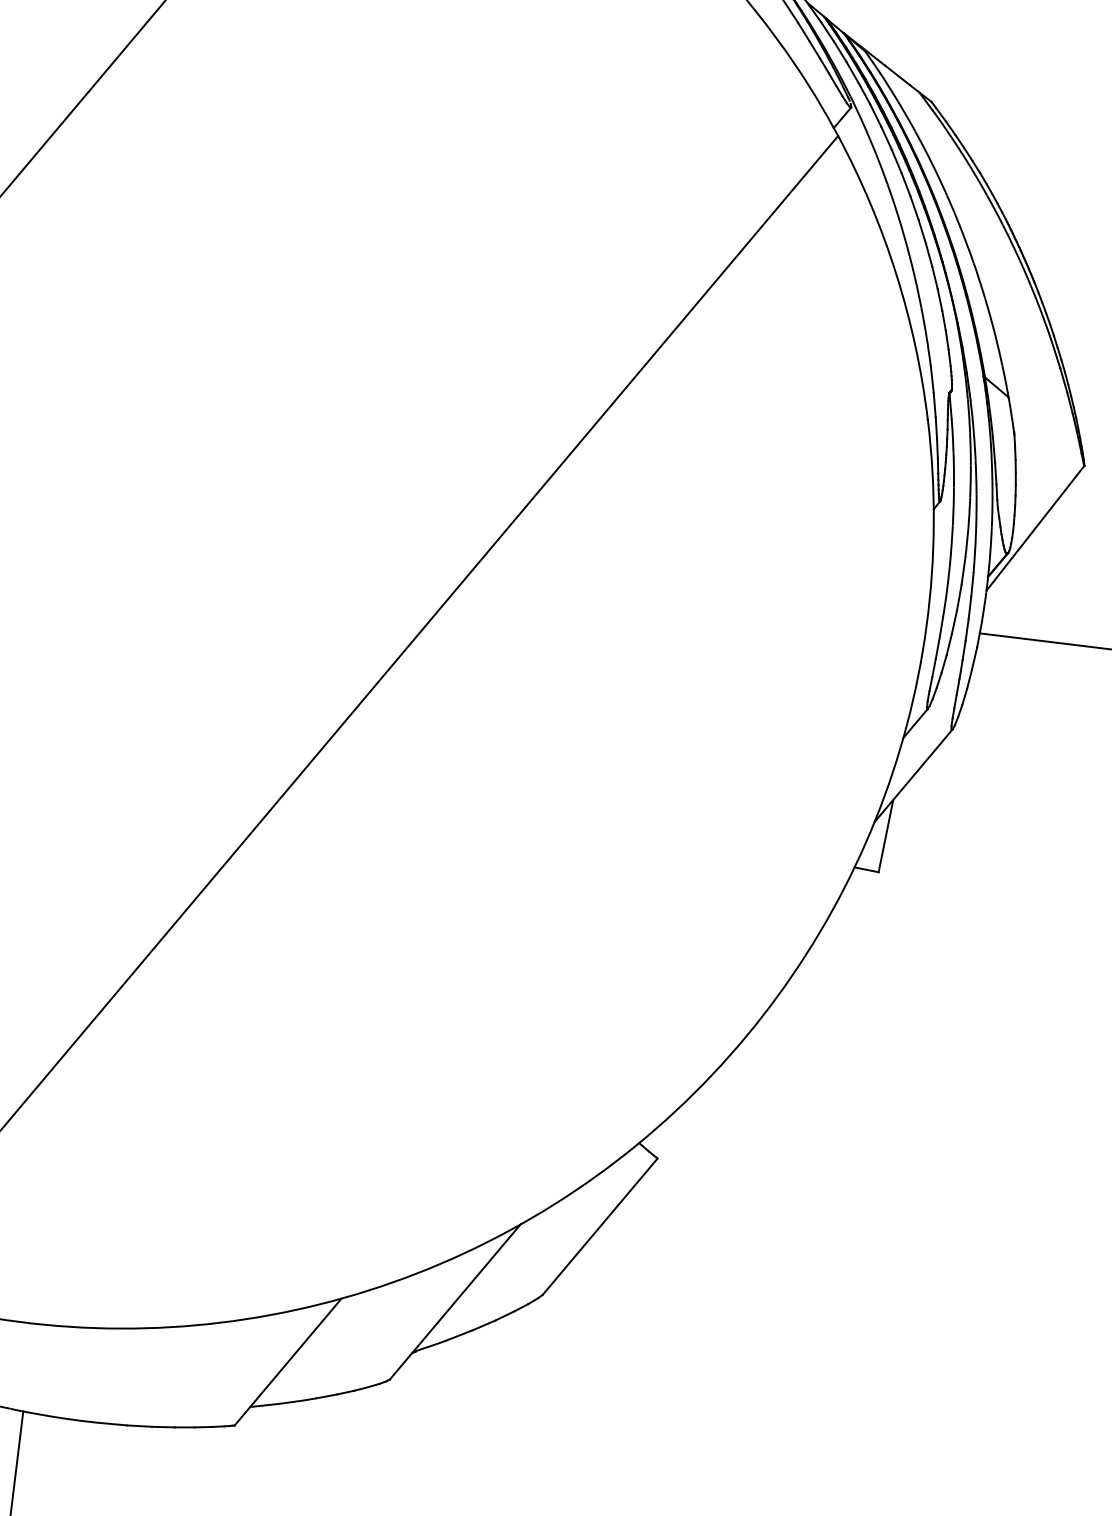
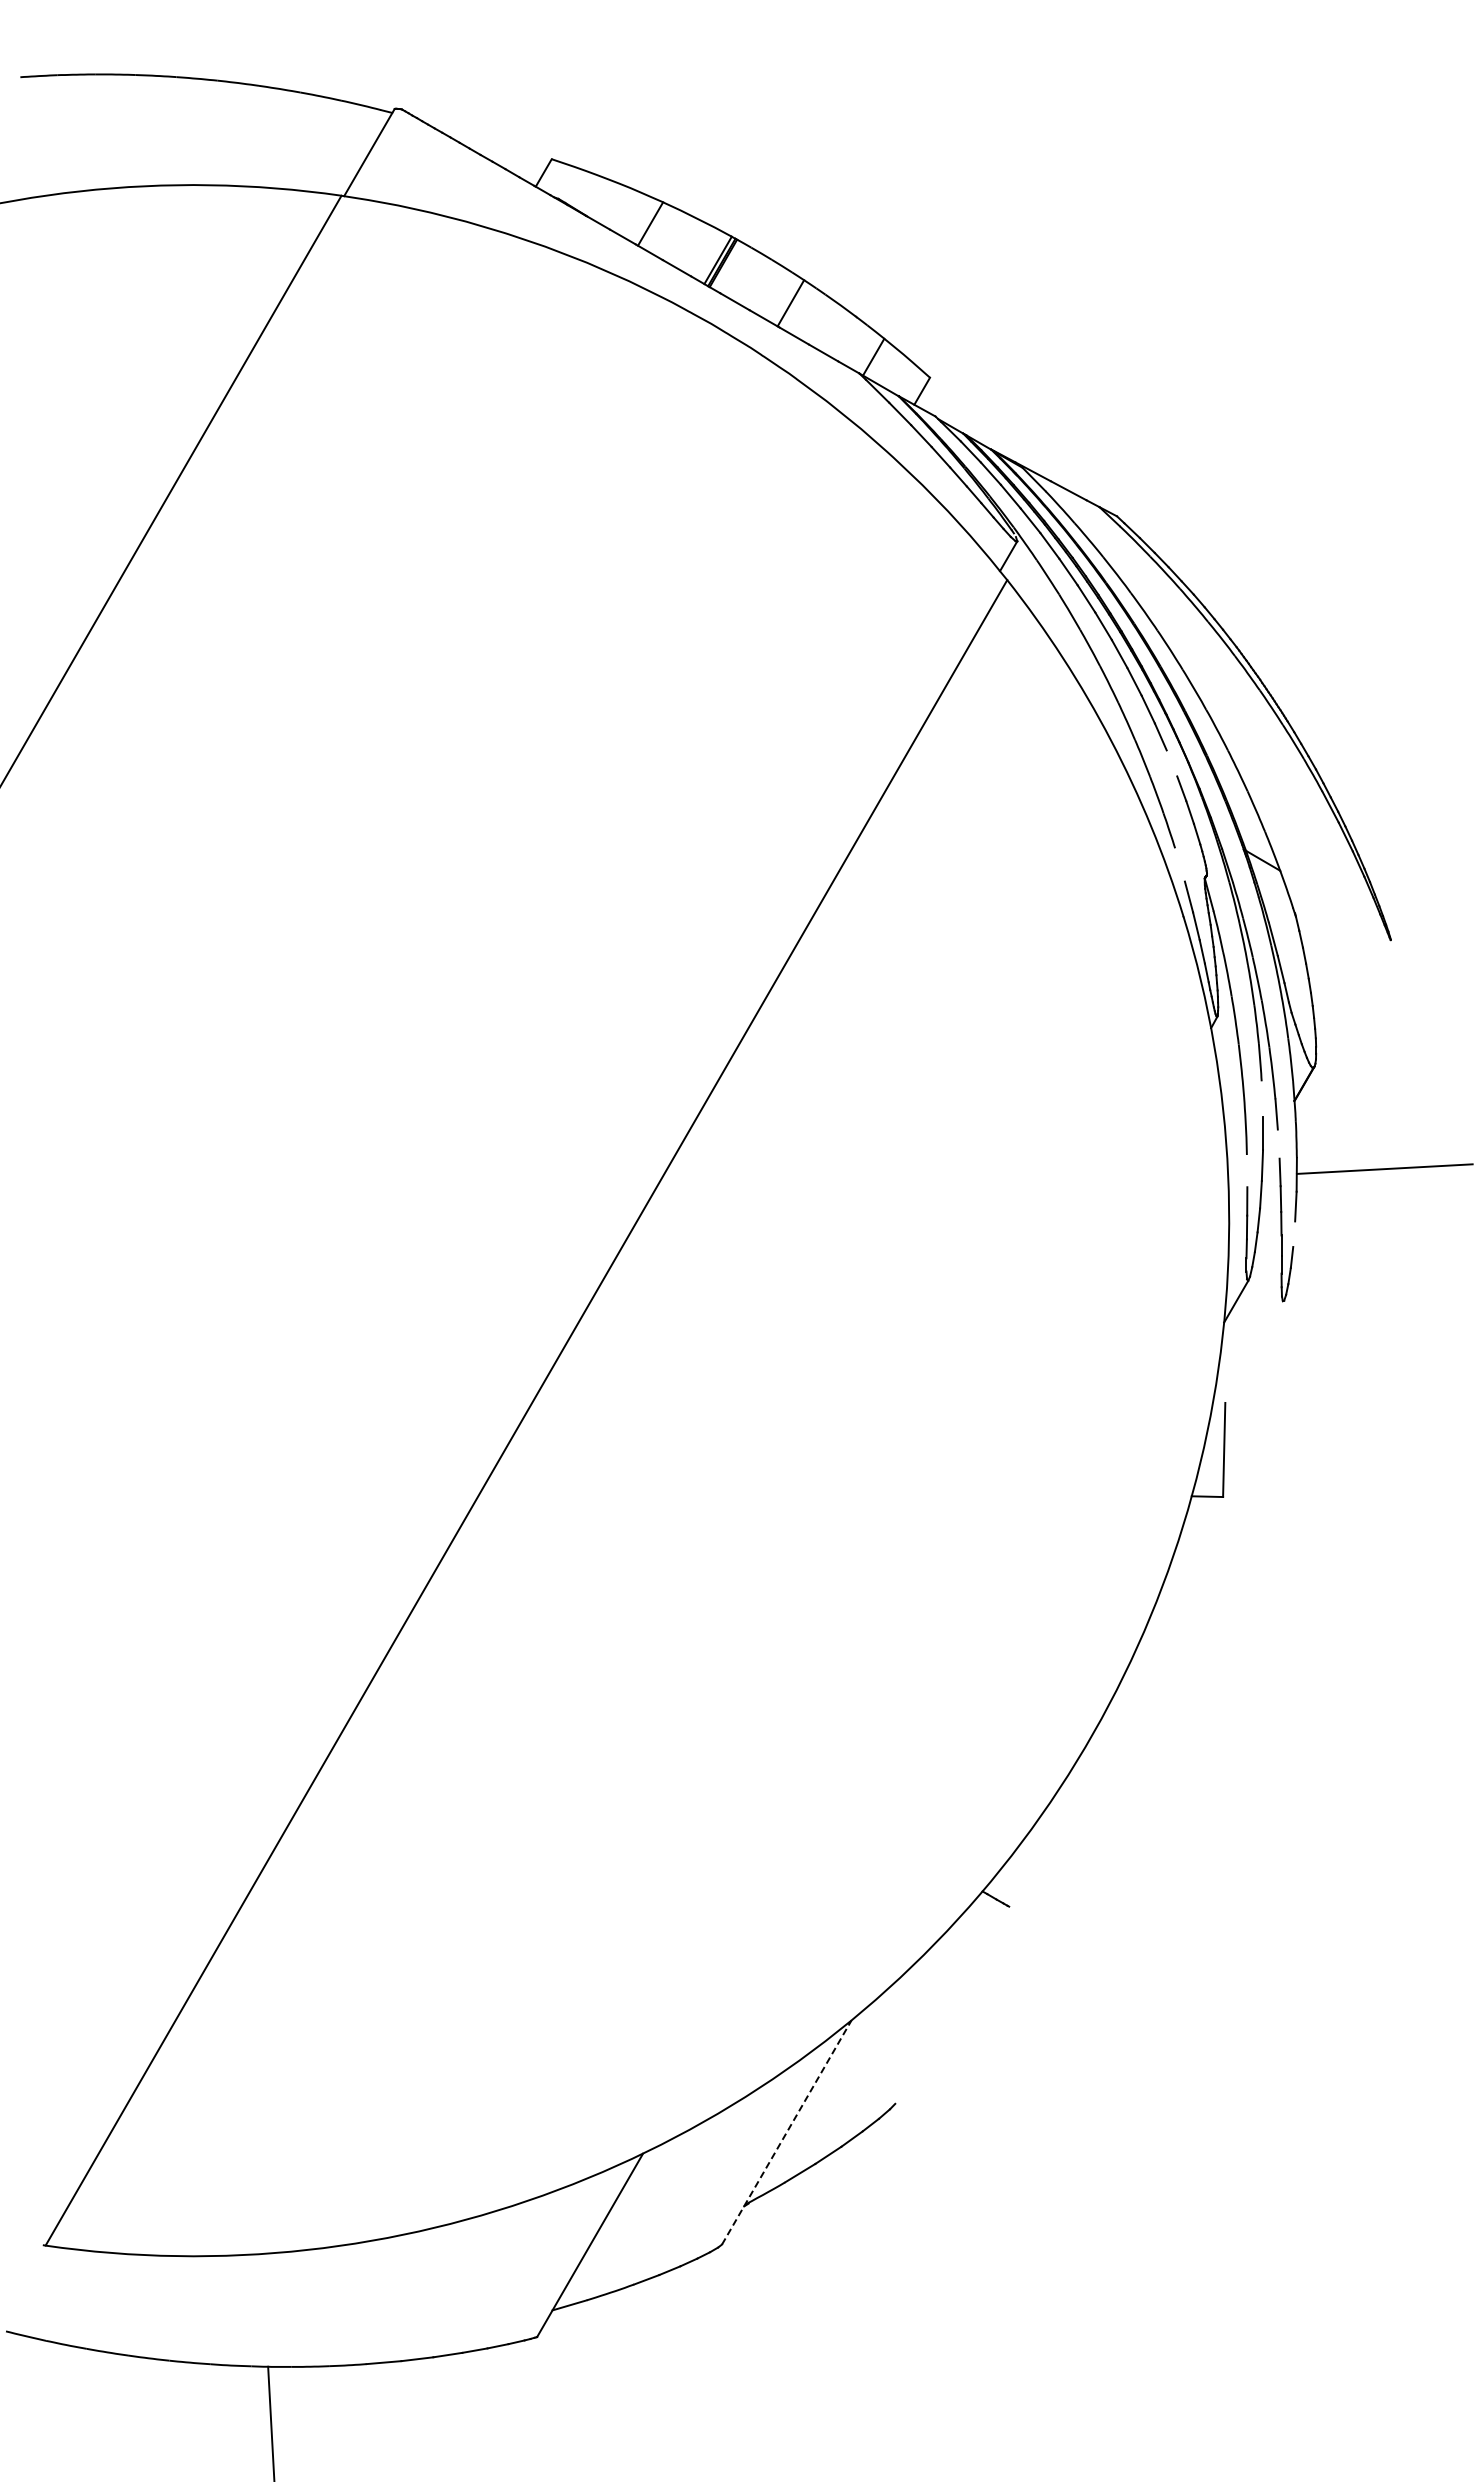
line: (939, 299) -> (1171, 763), removed
line: (931, 378) -> (1179, 864), removed
line: (1034, 528) -> (1342, 1029), removed
line: (963, 570) -> (1262, 1098), removed
line: (969, 607) -> (1278, 1143), removed
line: (941, 624) -> (1246, 1171), removed
line: (969, 679) -> (1294, 1234), removed
line: (913, 775) -> (1245, 1367), removed
line: (600, 1226) -> (952, 2004), removed
line: (454, 1302) -> (786, 2132), solid -> dashed

